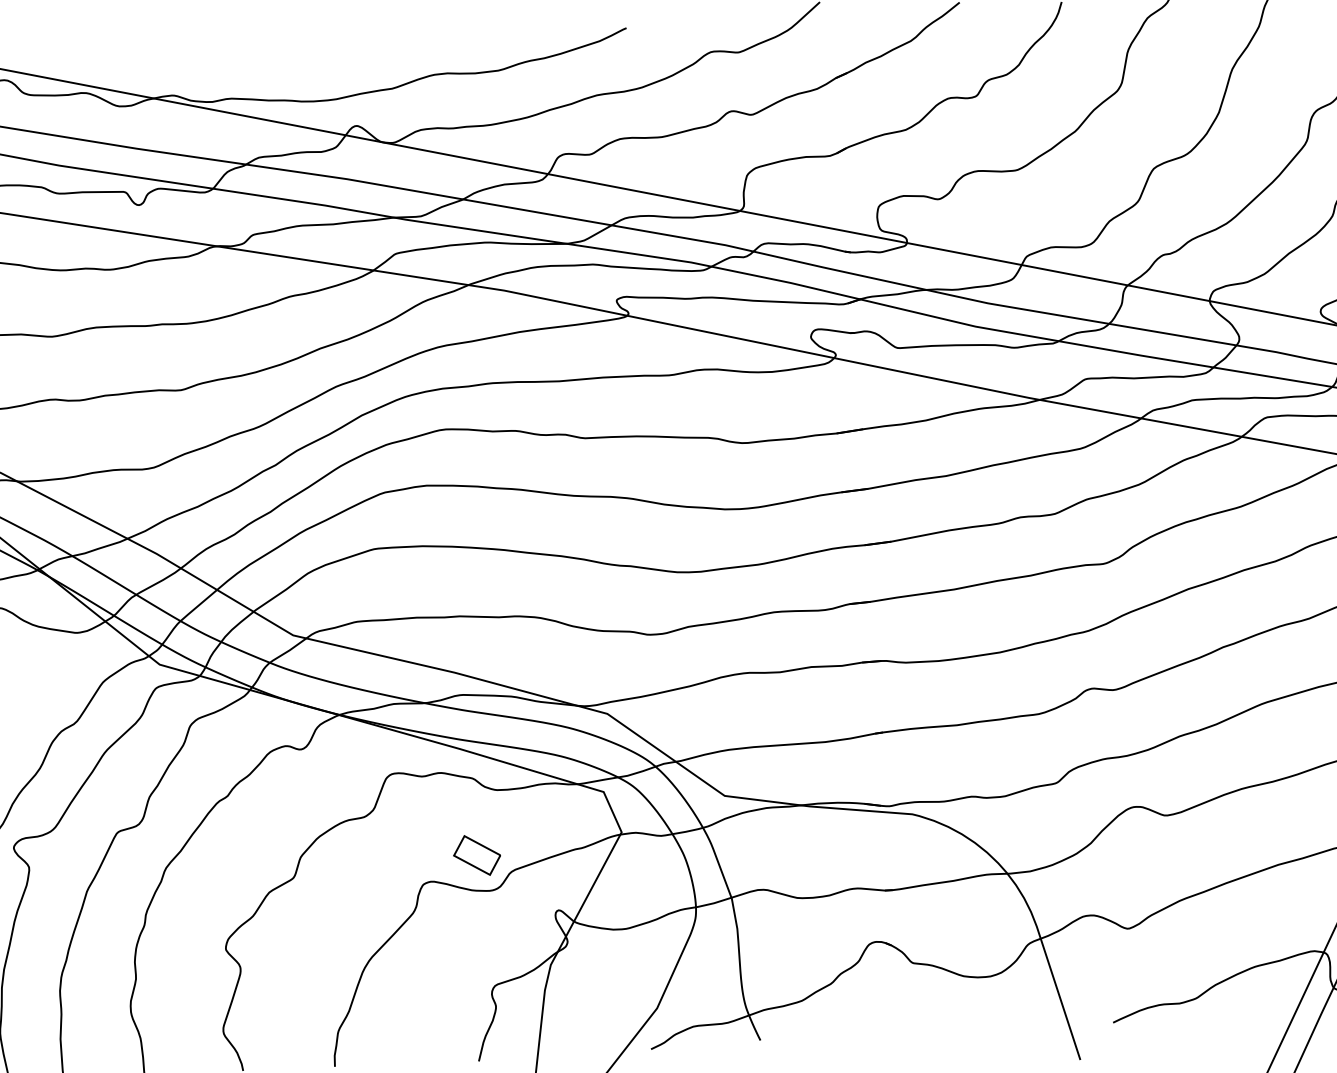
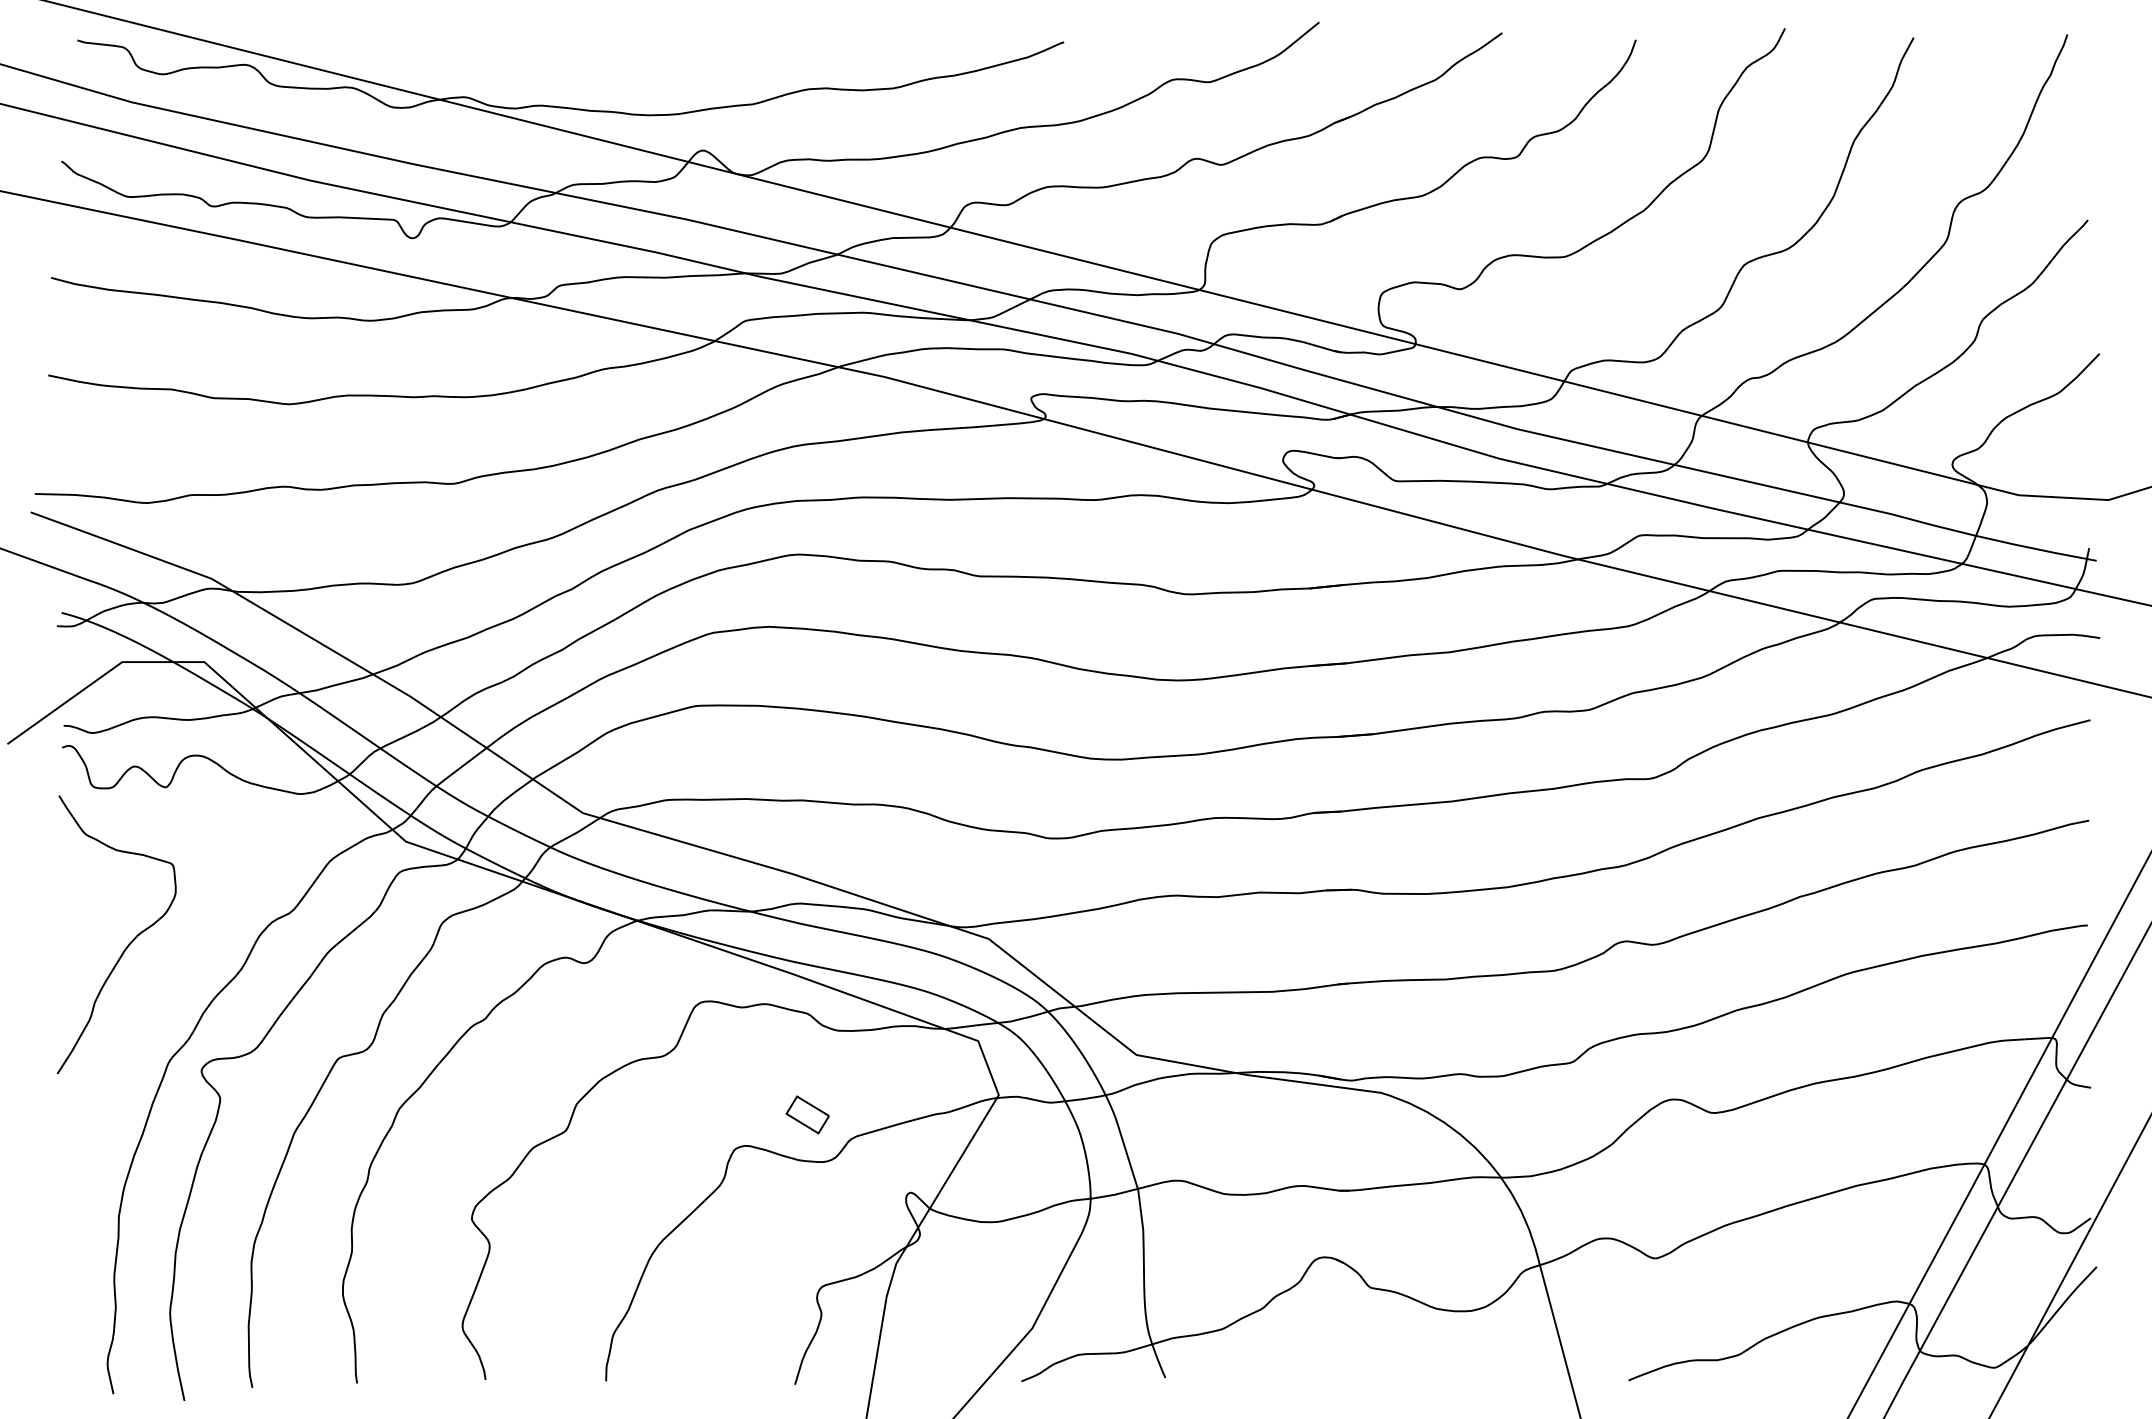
part: (476, 855) -> (807, 1114), size x0.7

